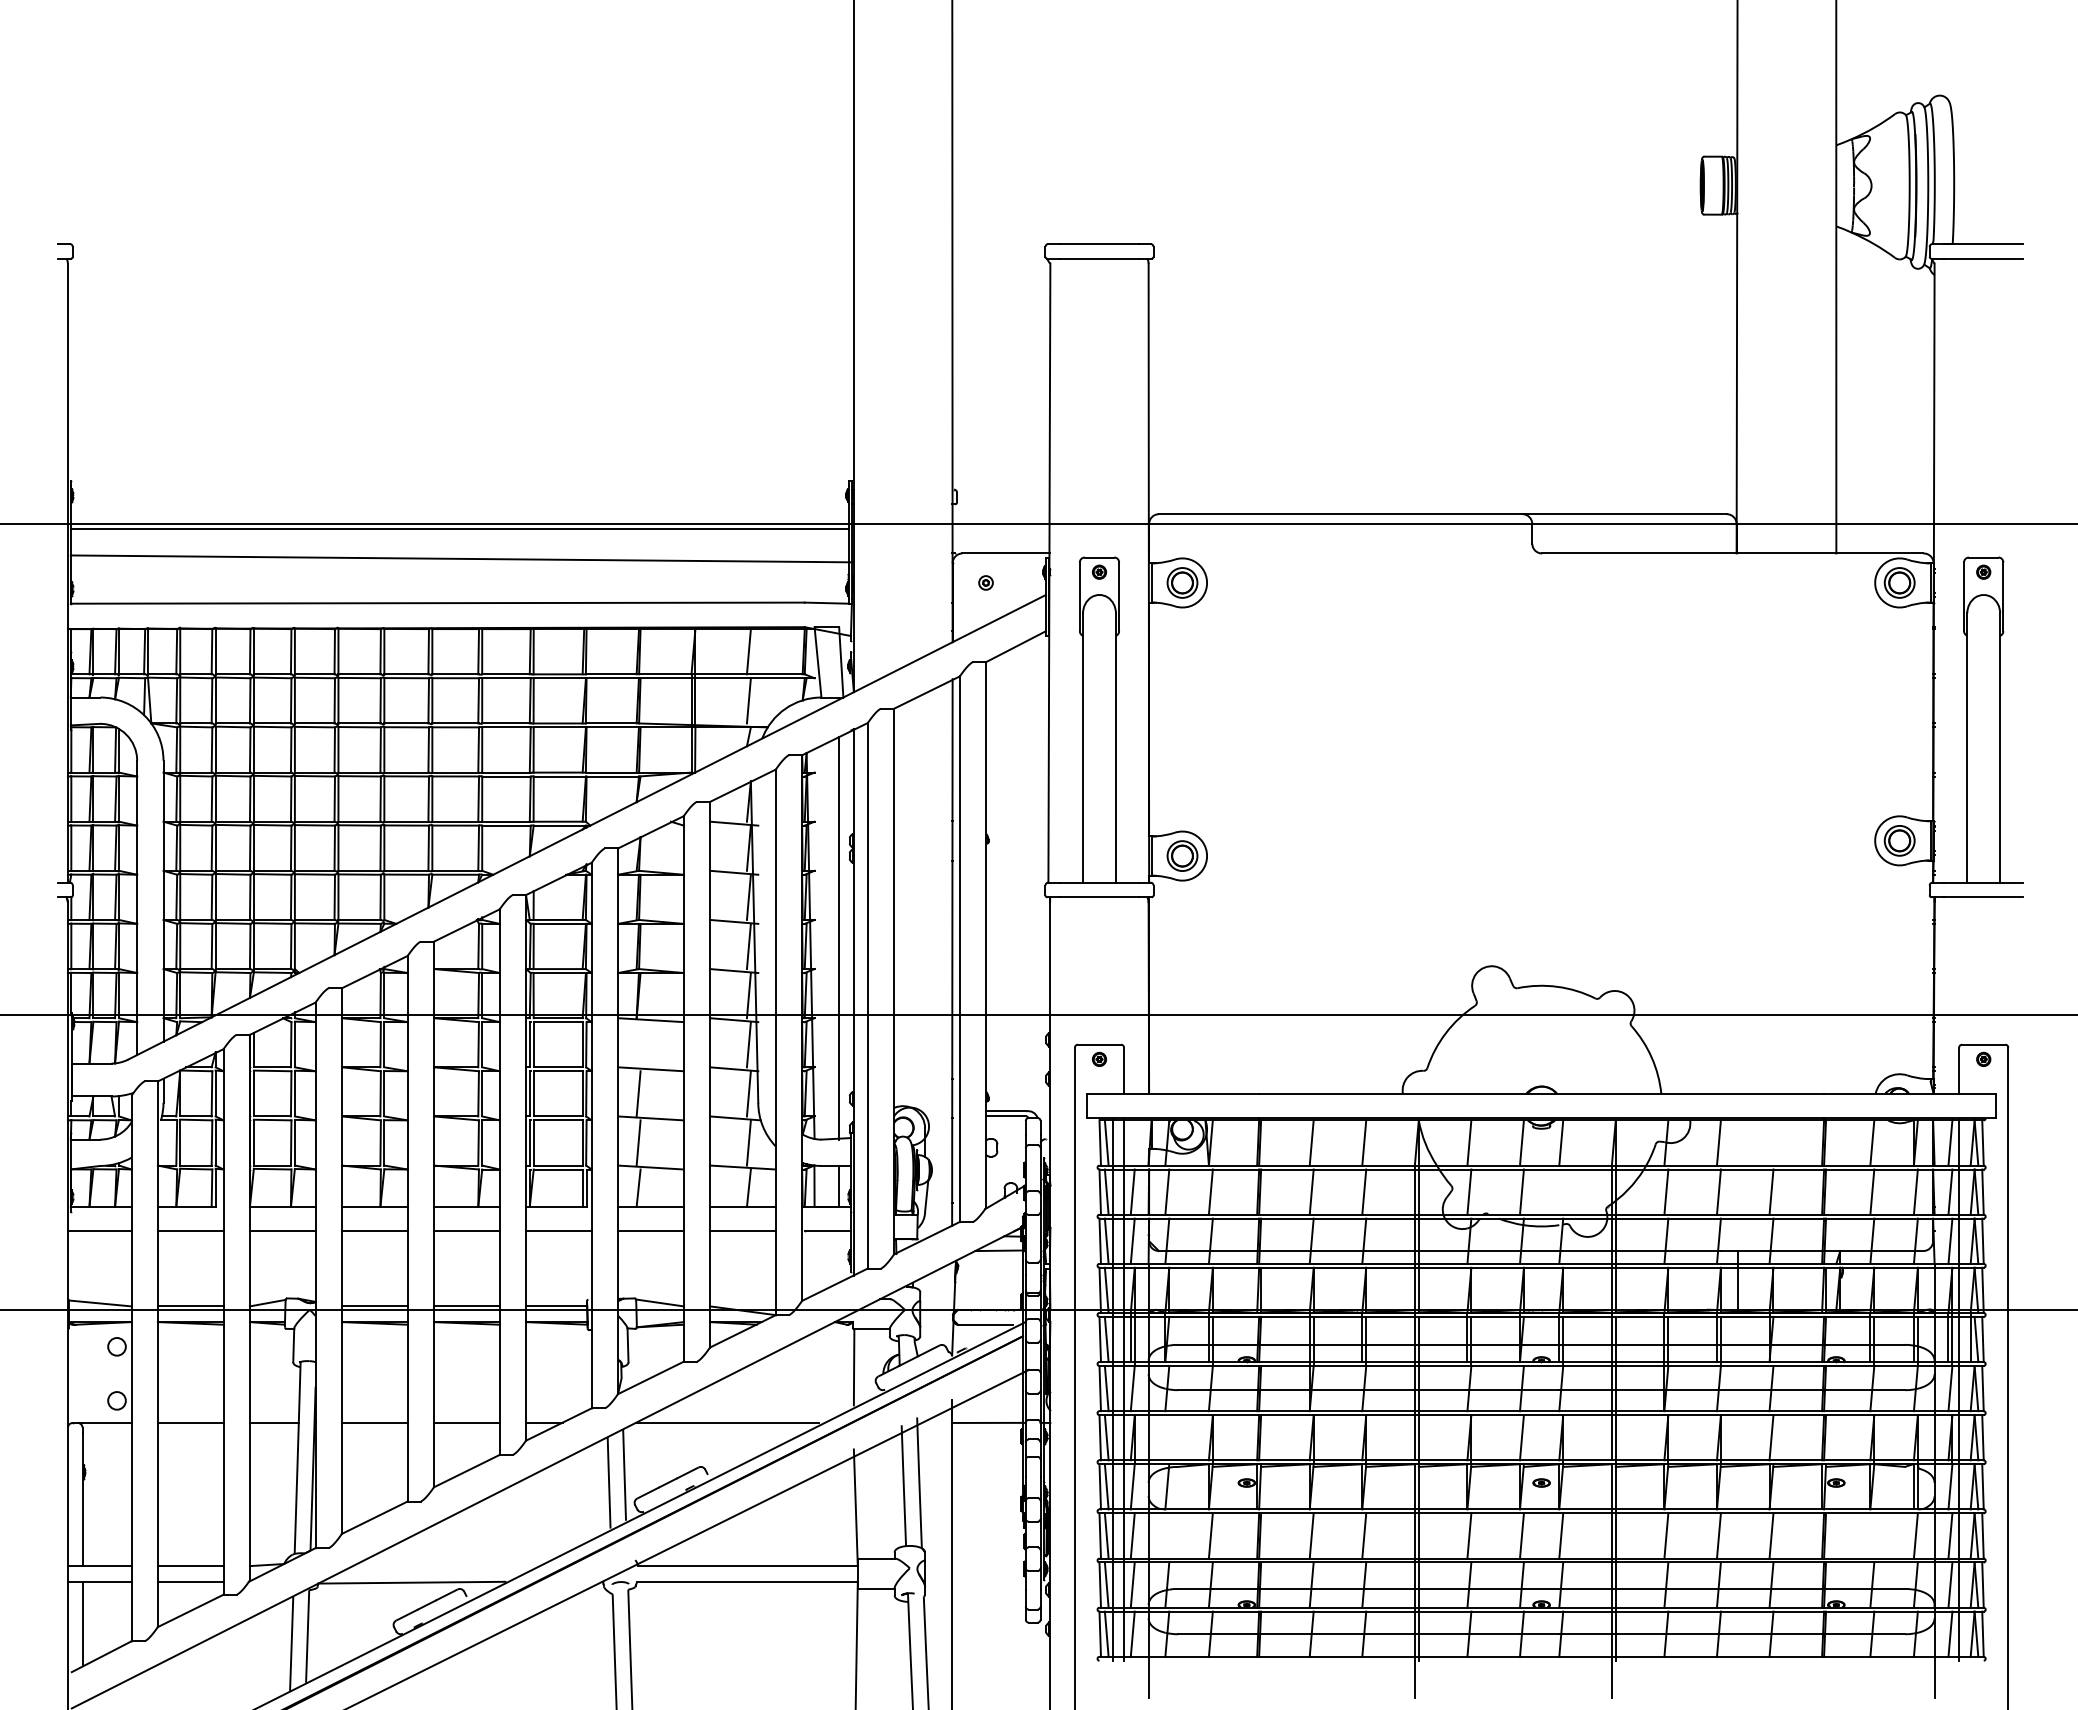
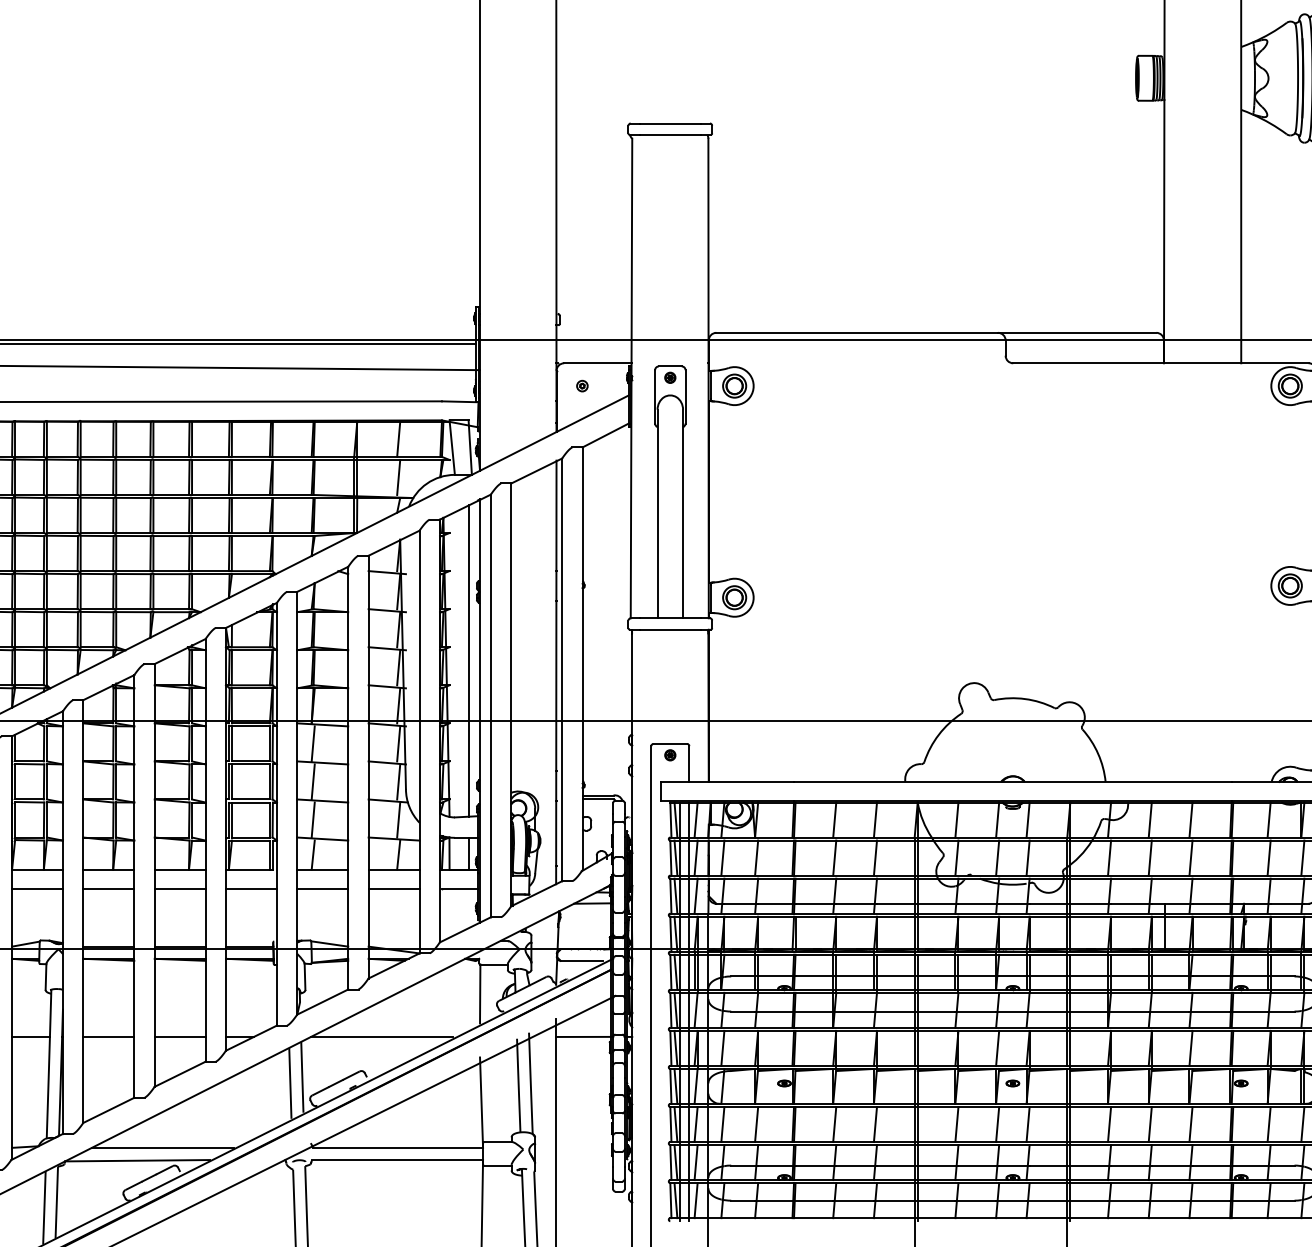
line: (638, 1044) -> (313, 743), added
line: (1132, 1142) -> (695, 819), added
line: (1771, 1142) -> (1190, 819), added
line: (1561, 1191) -> (1028, 857), added
line: (1167, 1437) -> (723, 1048), added
line: (1167, 1535) -> (723, 1124), added
line: (1872, 1535) -> (1269, 1124), added
line: (444, 1566) -> (162, 1148), added

